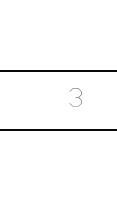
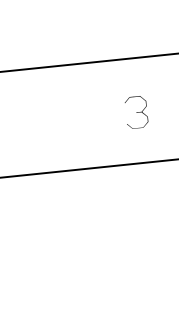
part: (75, 97) -> (136, 112), moved

